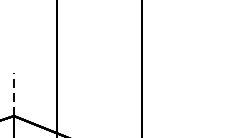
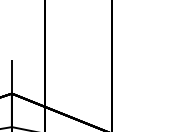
line: (13, 94) -> (11, 76), dashed -> solid

